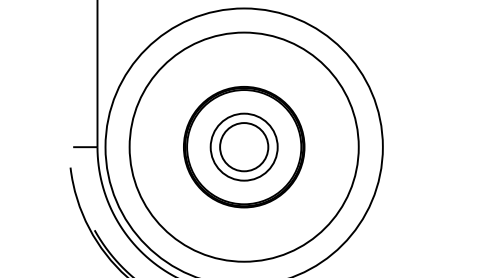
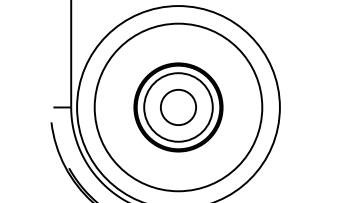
circle: (244, 145) -> (178, 106), size x1.4

